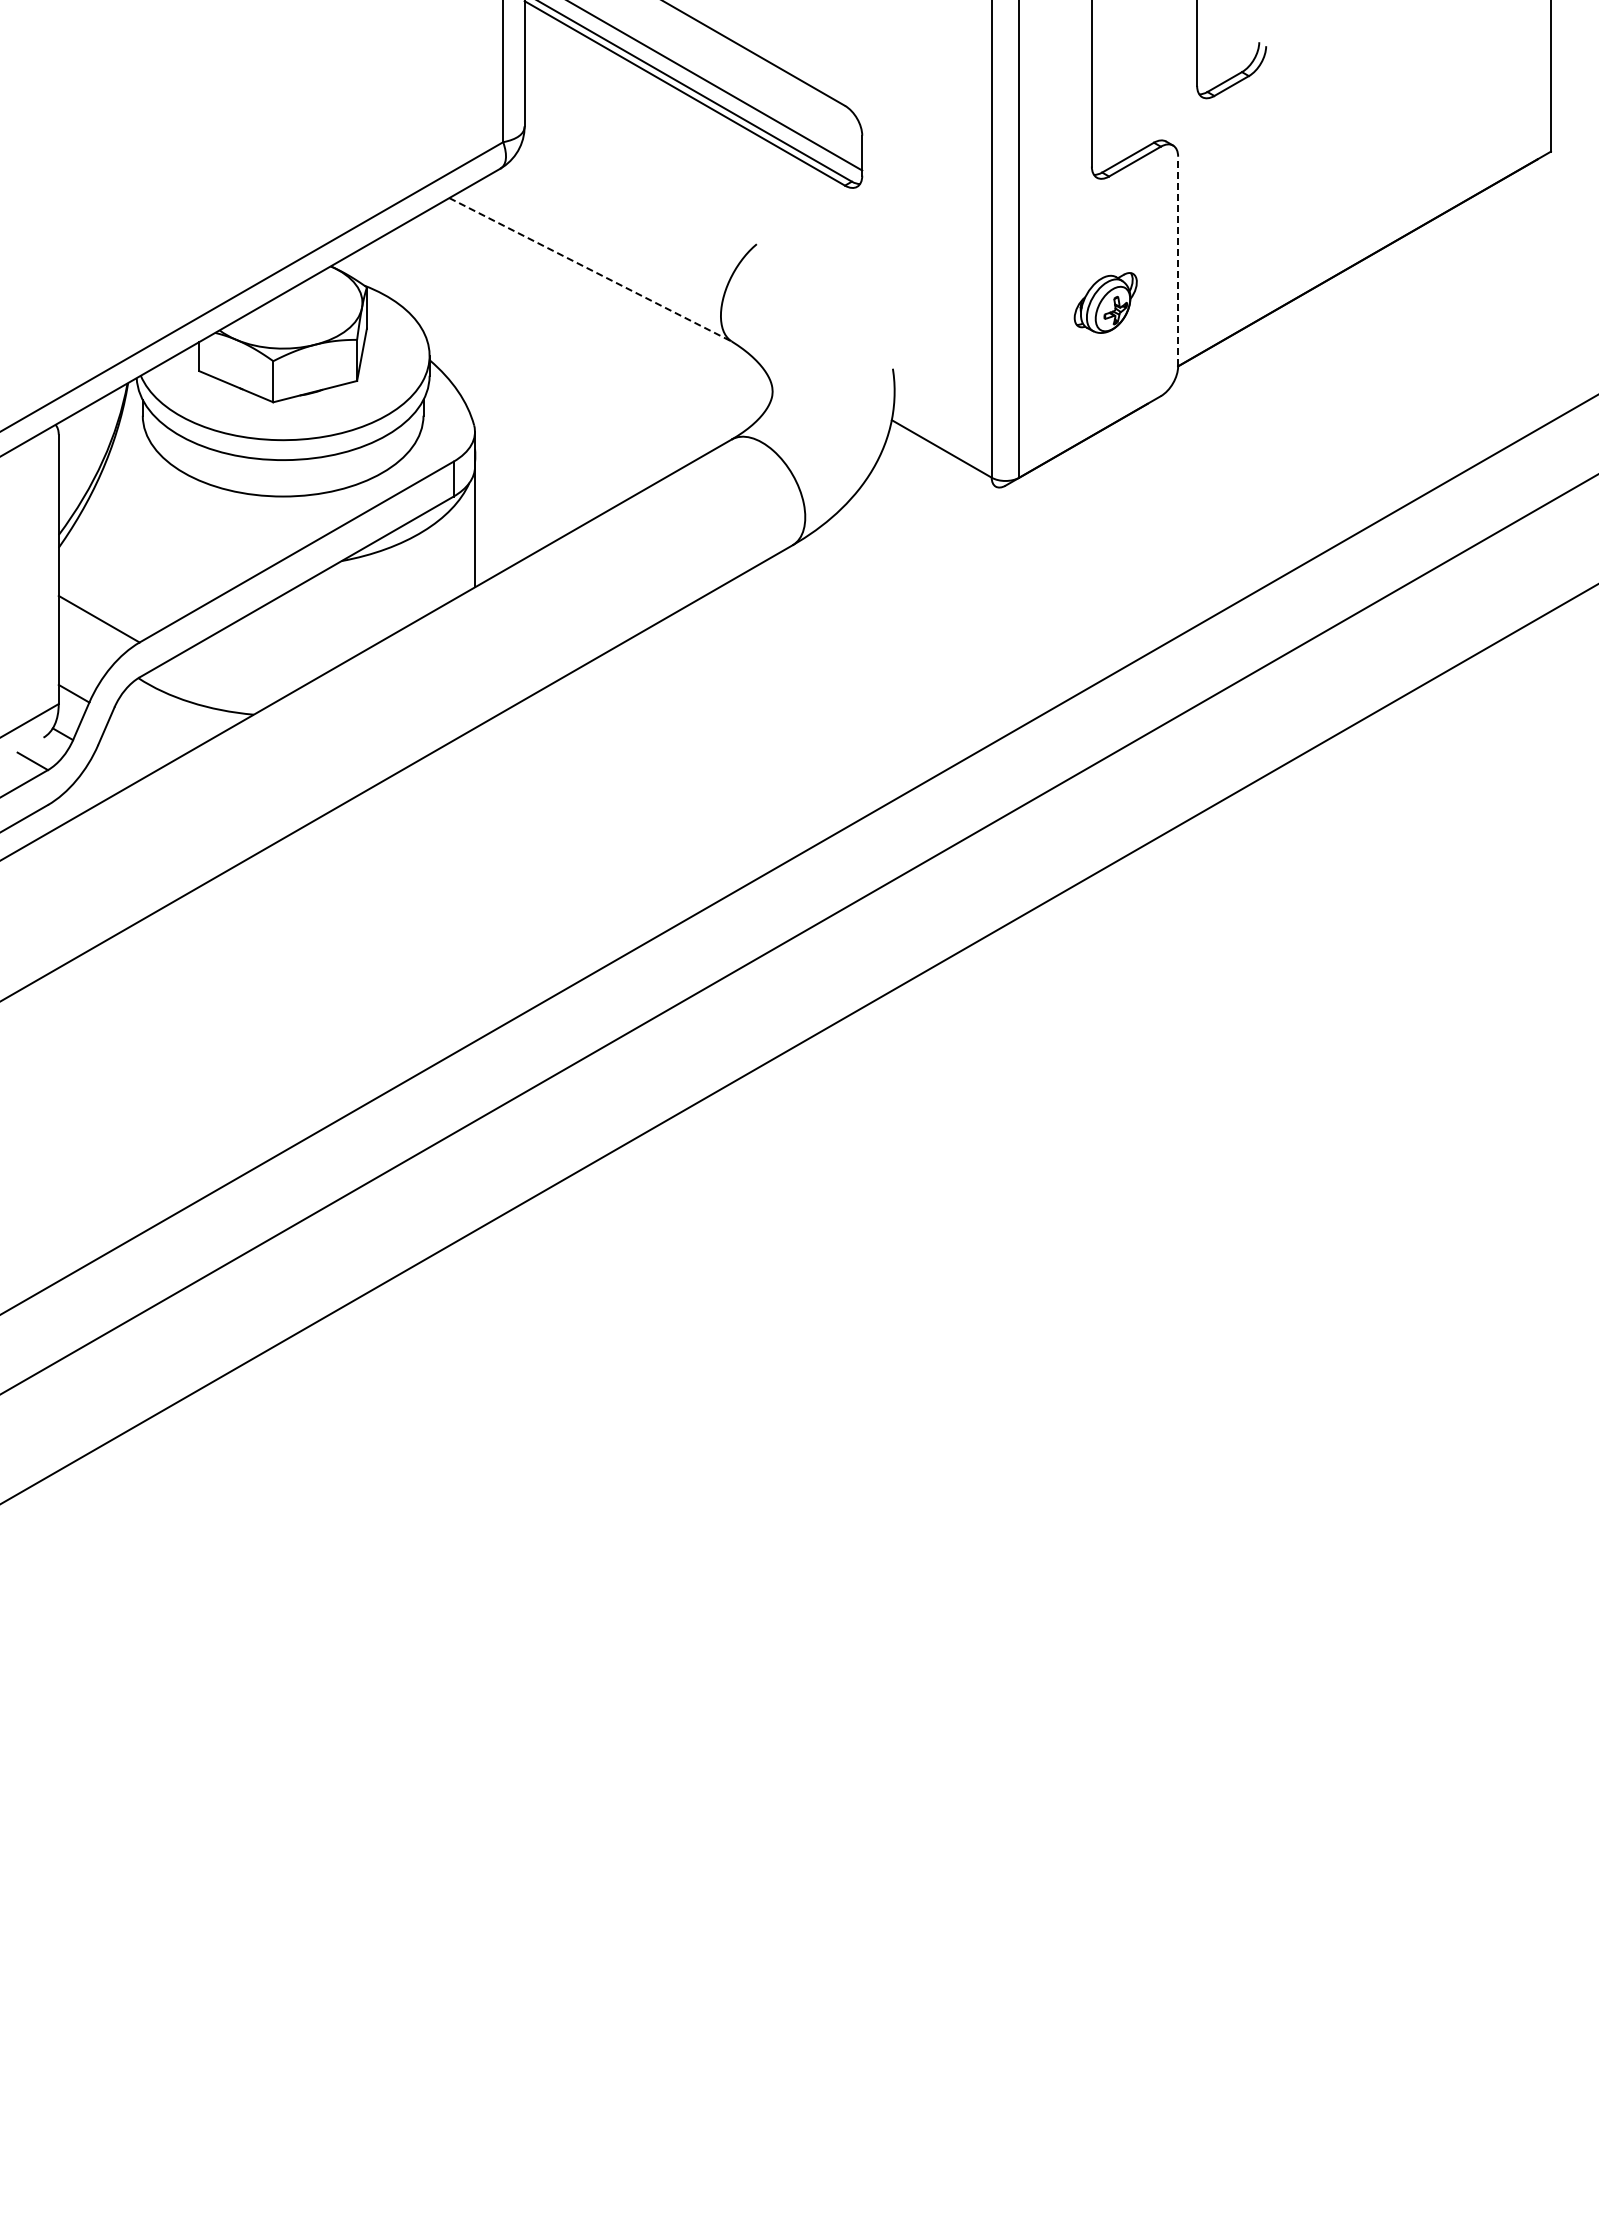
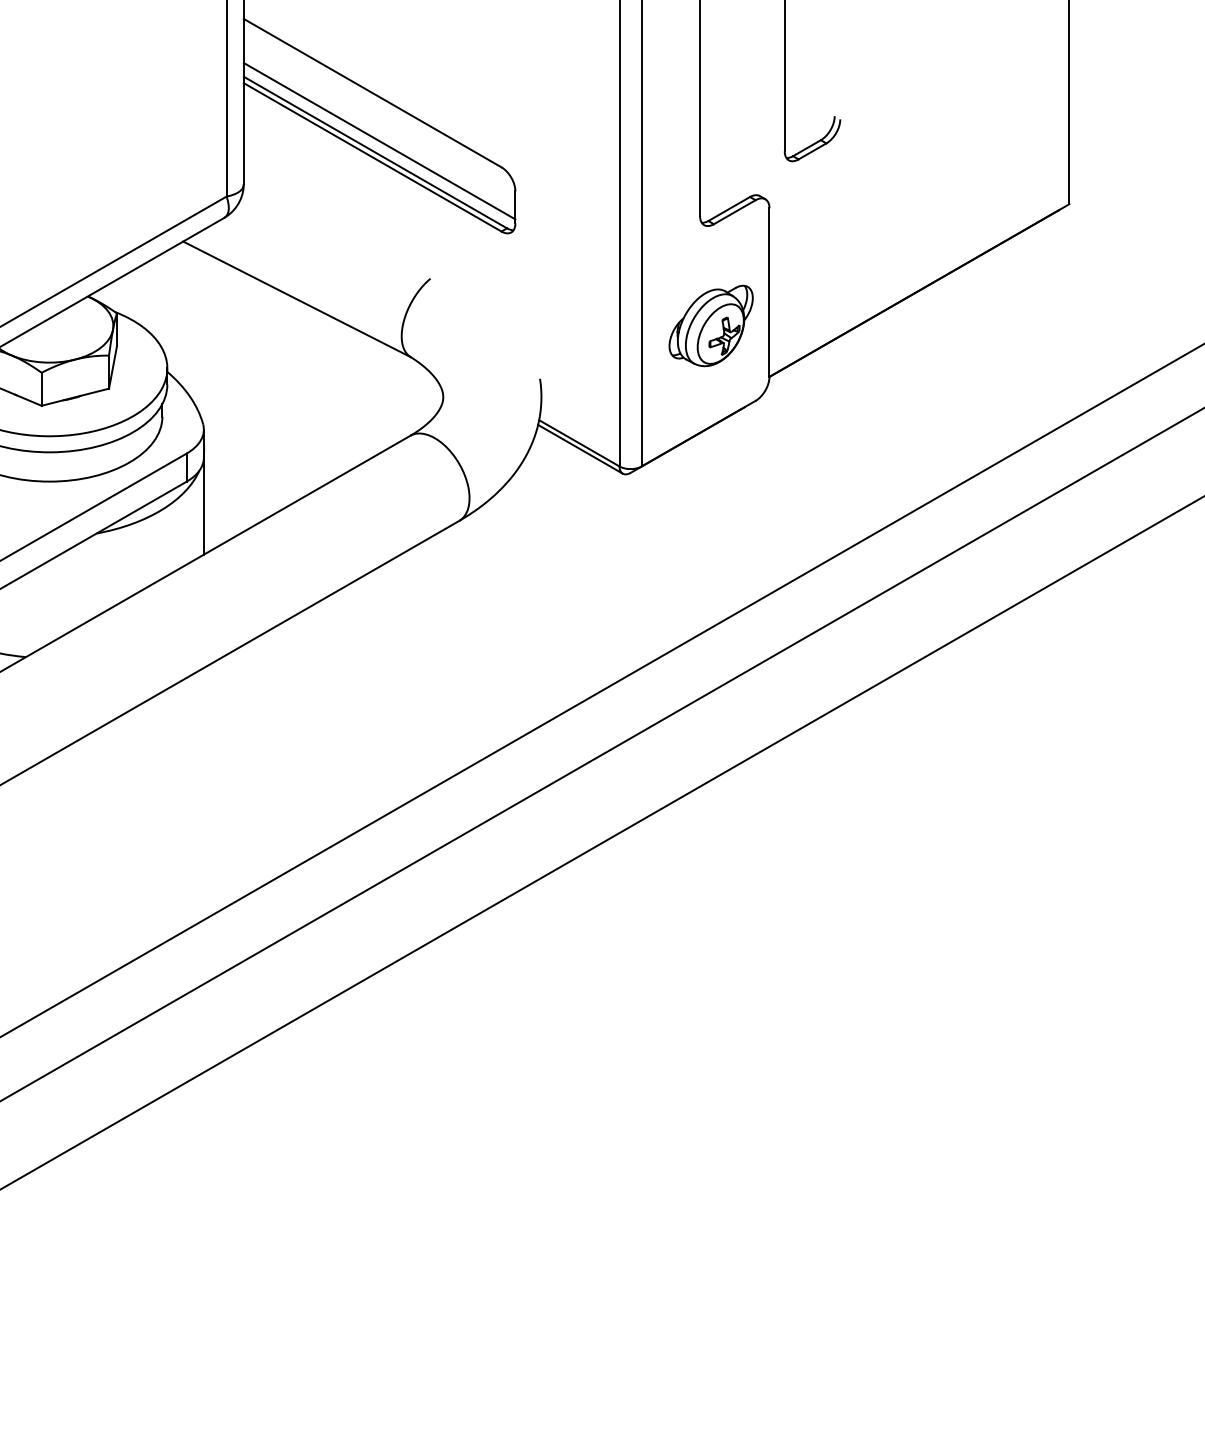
line: (1178, 261) -> (769, 292), dashed -> solid
line: (590, 270) -> (296, 299), dashed -> solid
part: (1105, 302) -> (711, 325), size x1.67
line: (942, 456) -> (579, 449), added

